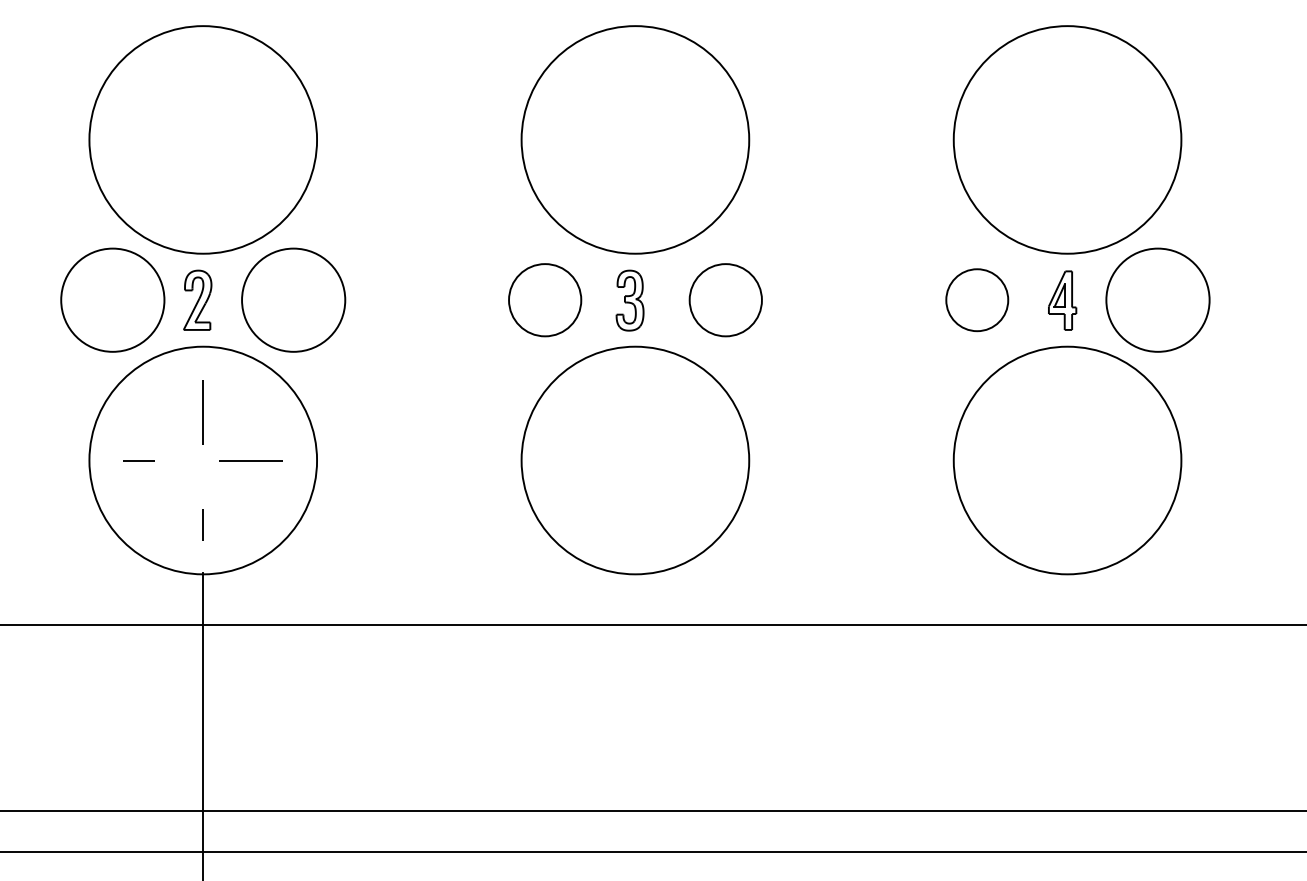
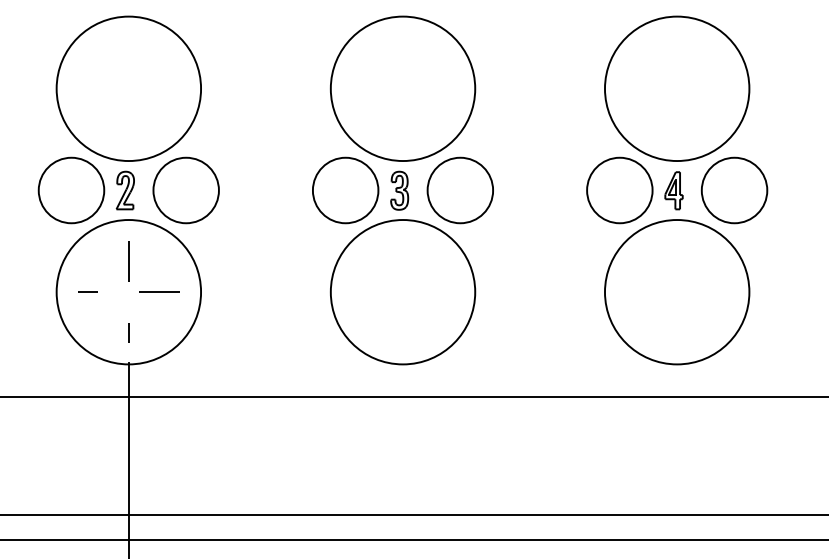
circle: (544, 300) -> (345, 190), size x1.43
circle: (726, 300) -> (460, 190), size x1.43
circle: (976, 300) -> (619, 190), size x1.67

